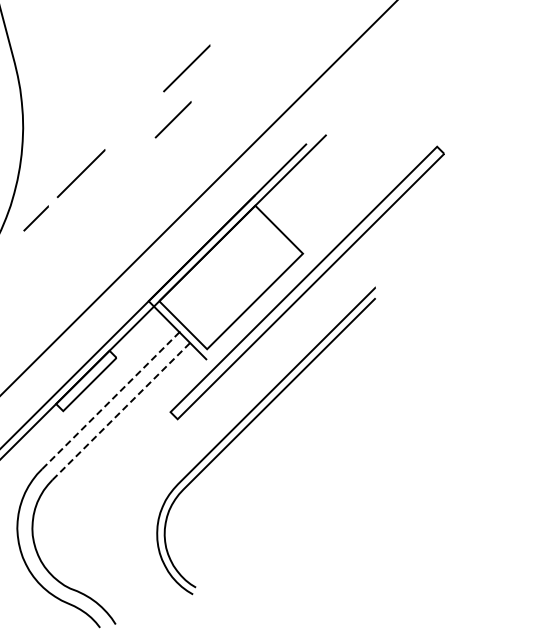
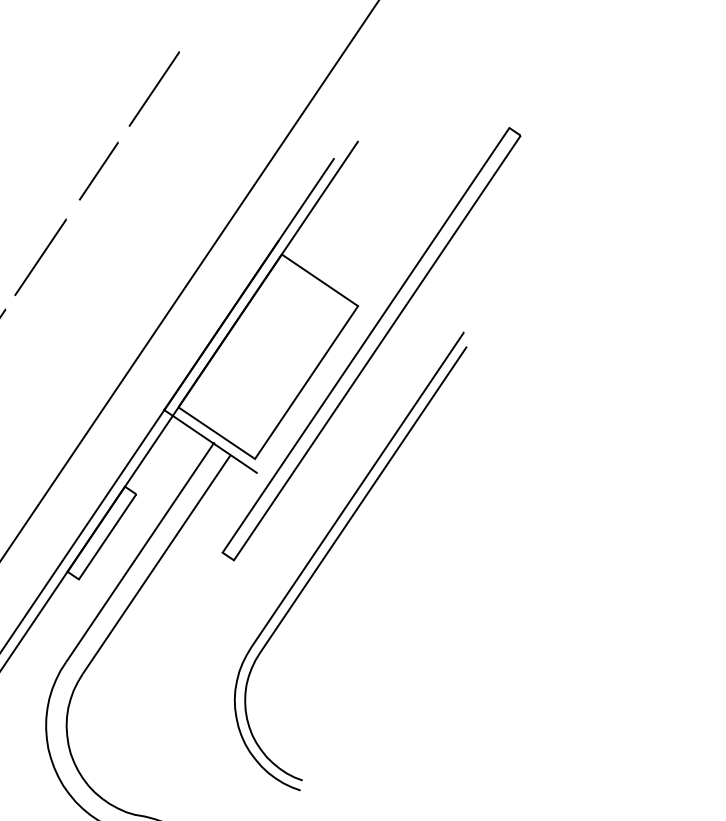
line: (172, 119) -> (97, 170), moved
line: (110, 400) -> (139, 552), dashed -> solid
line: (121, 411) -> (156, 564), dashed -> solid

